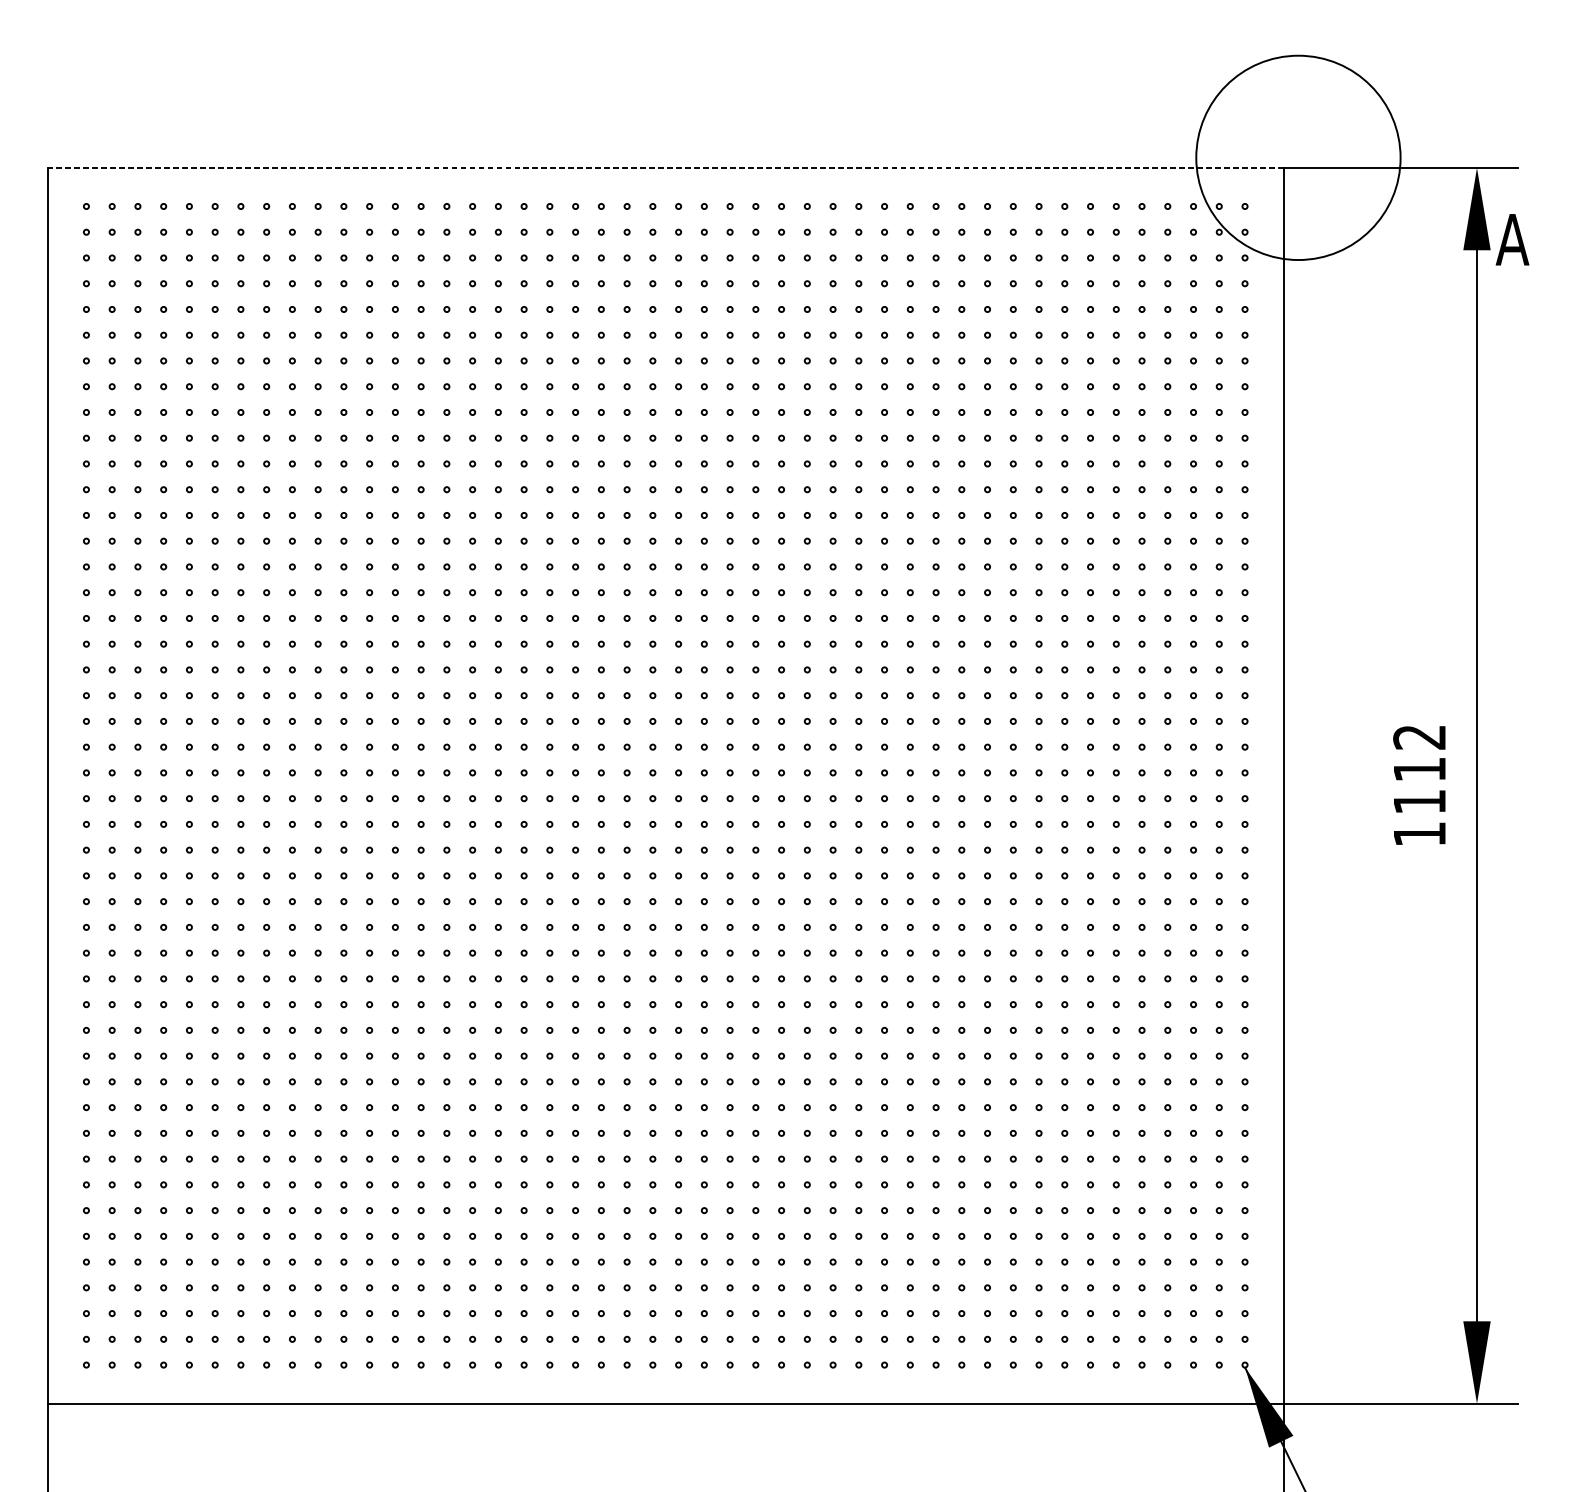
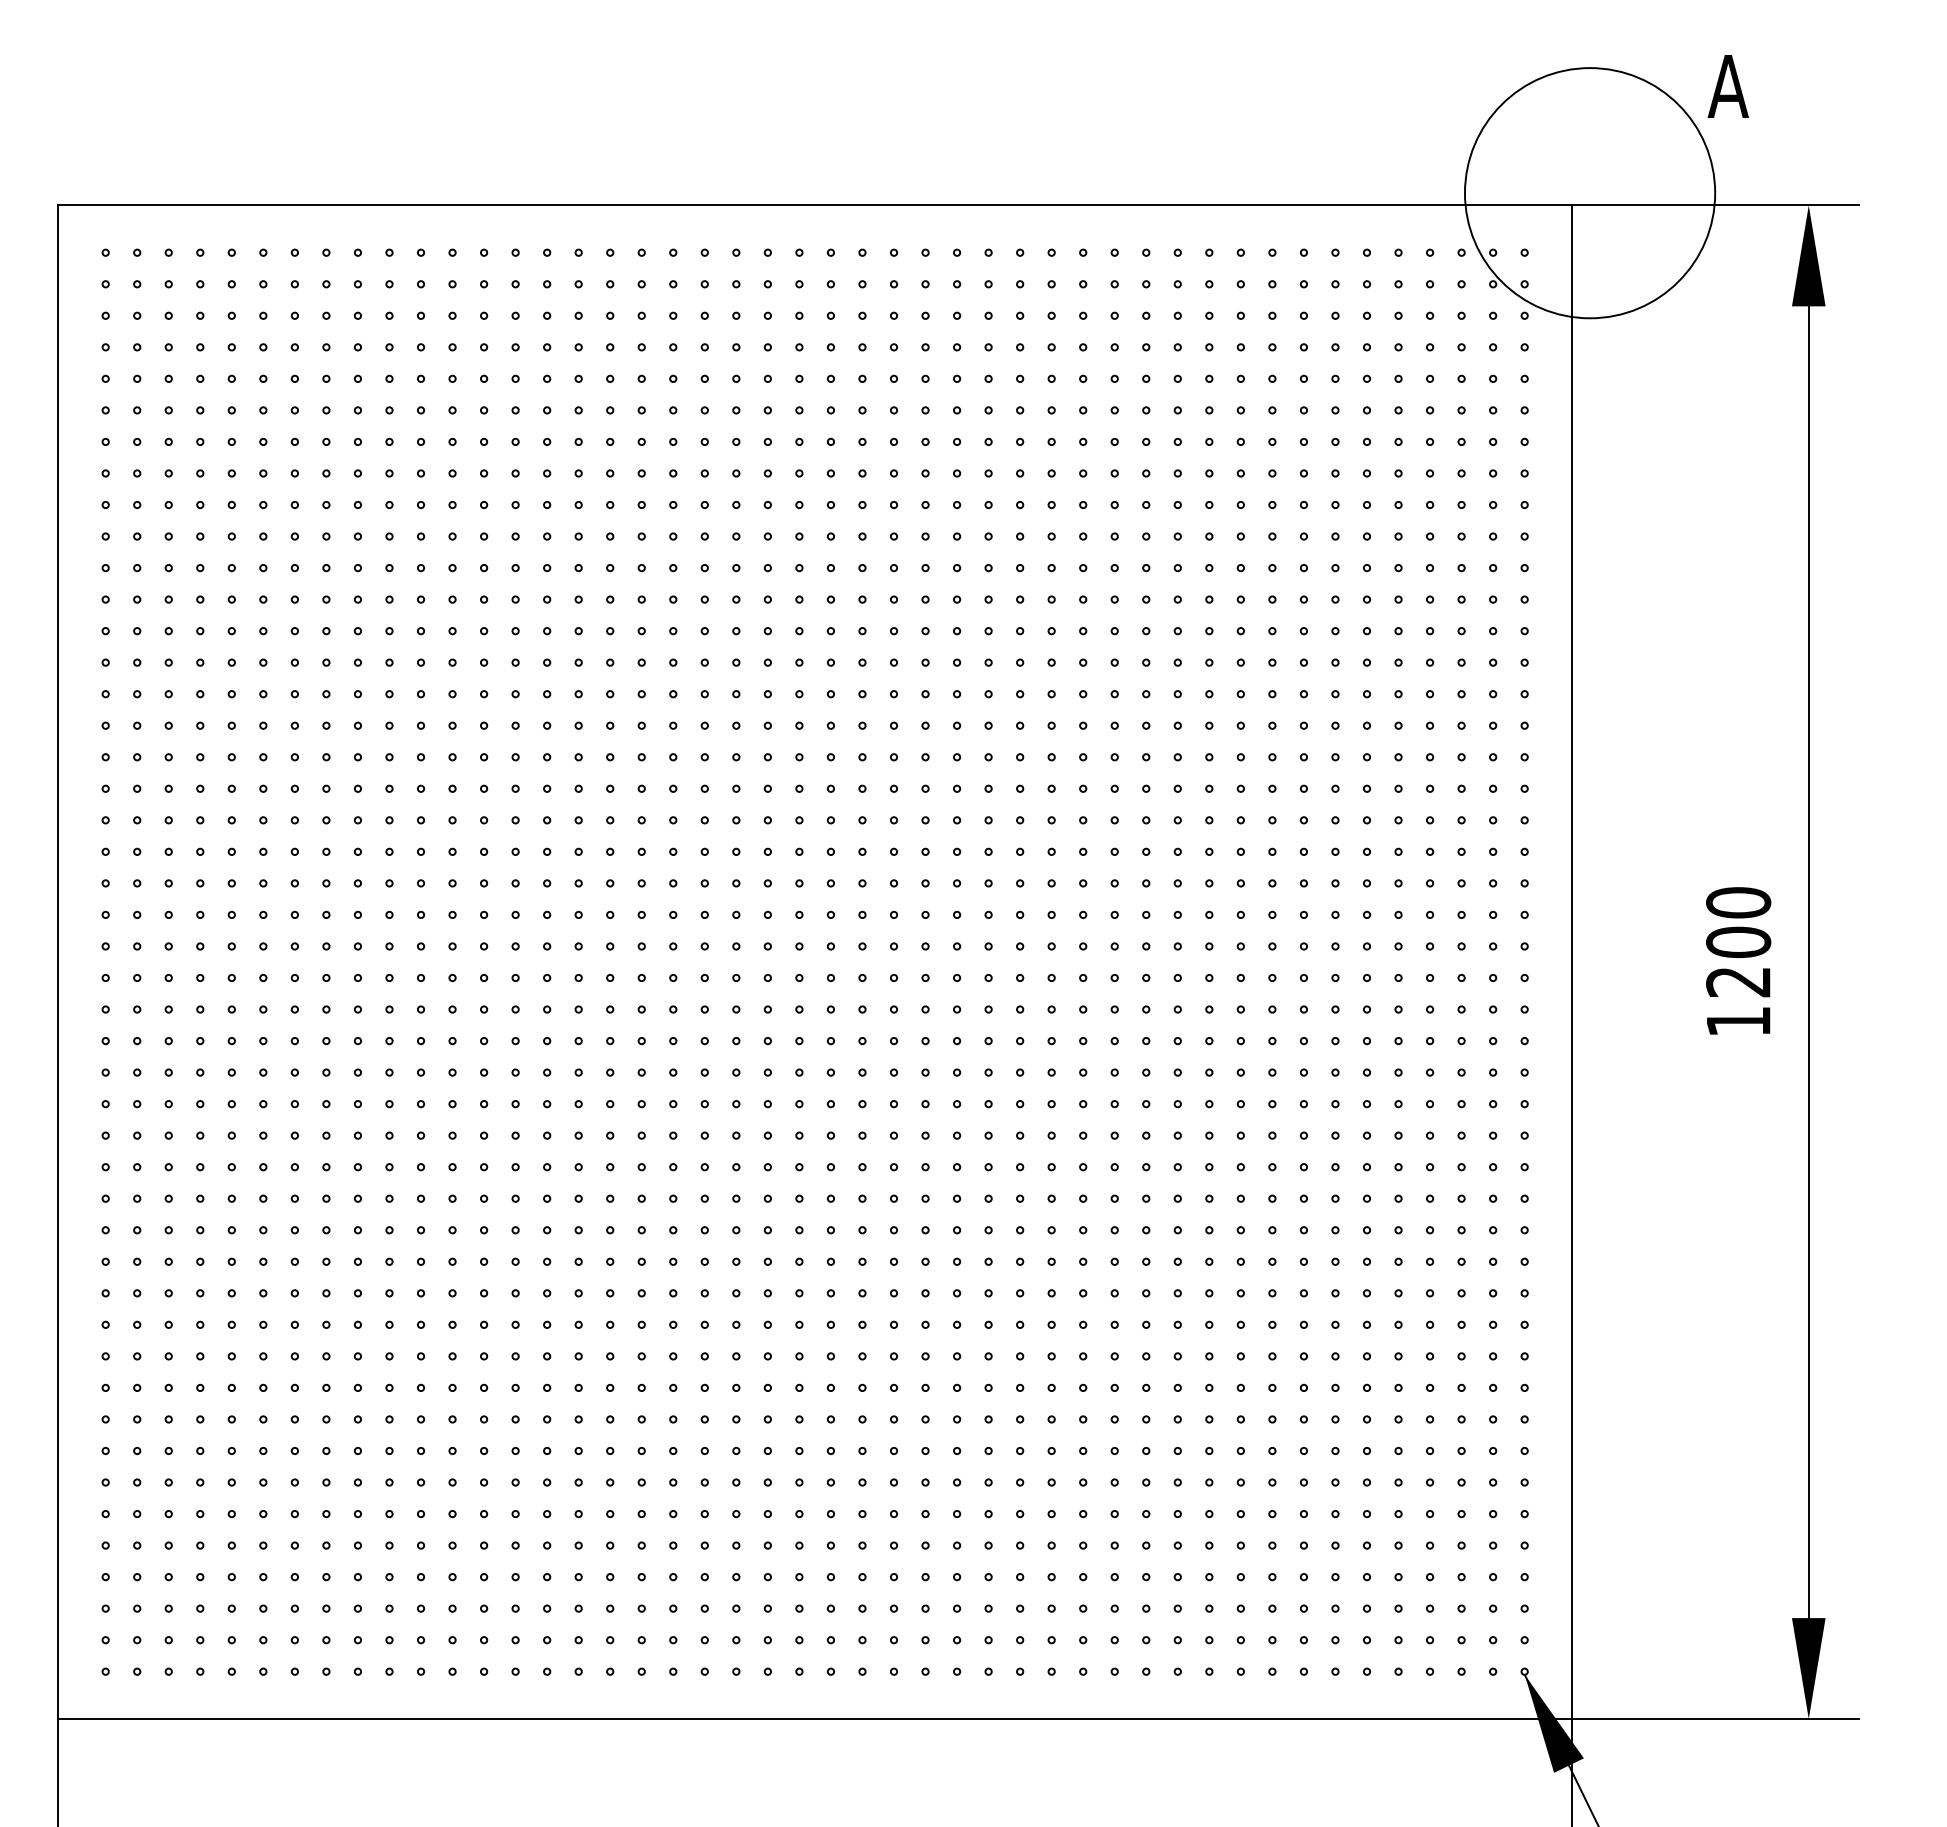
line: (665, 167) -> (815, 205), dashed -> solid
text: (1511, 239) -> (1727, 86), moved
text: (1419, 769) -> (1738, 942), 1112 -> 1200

